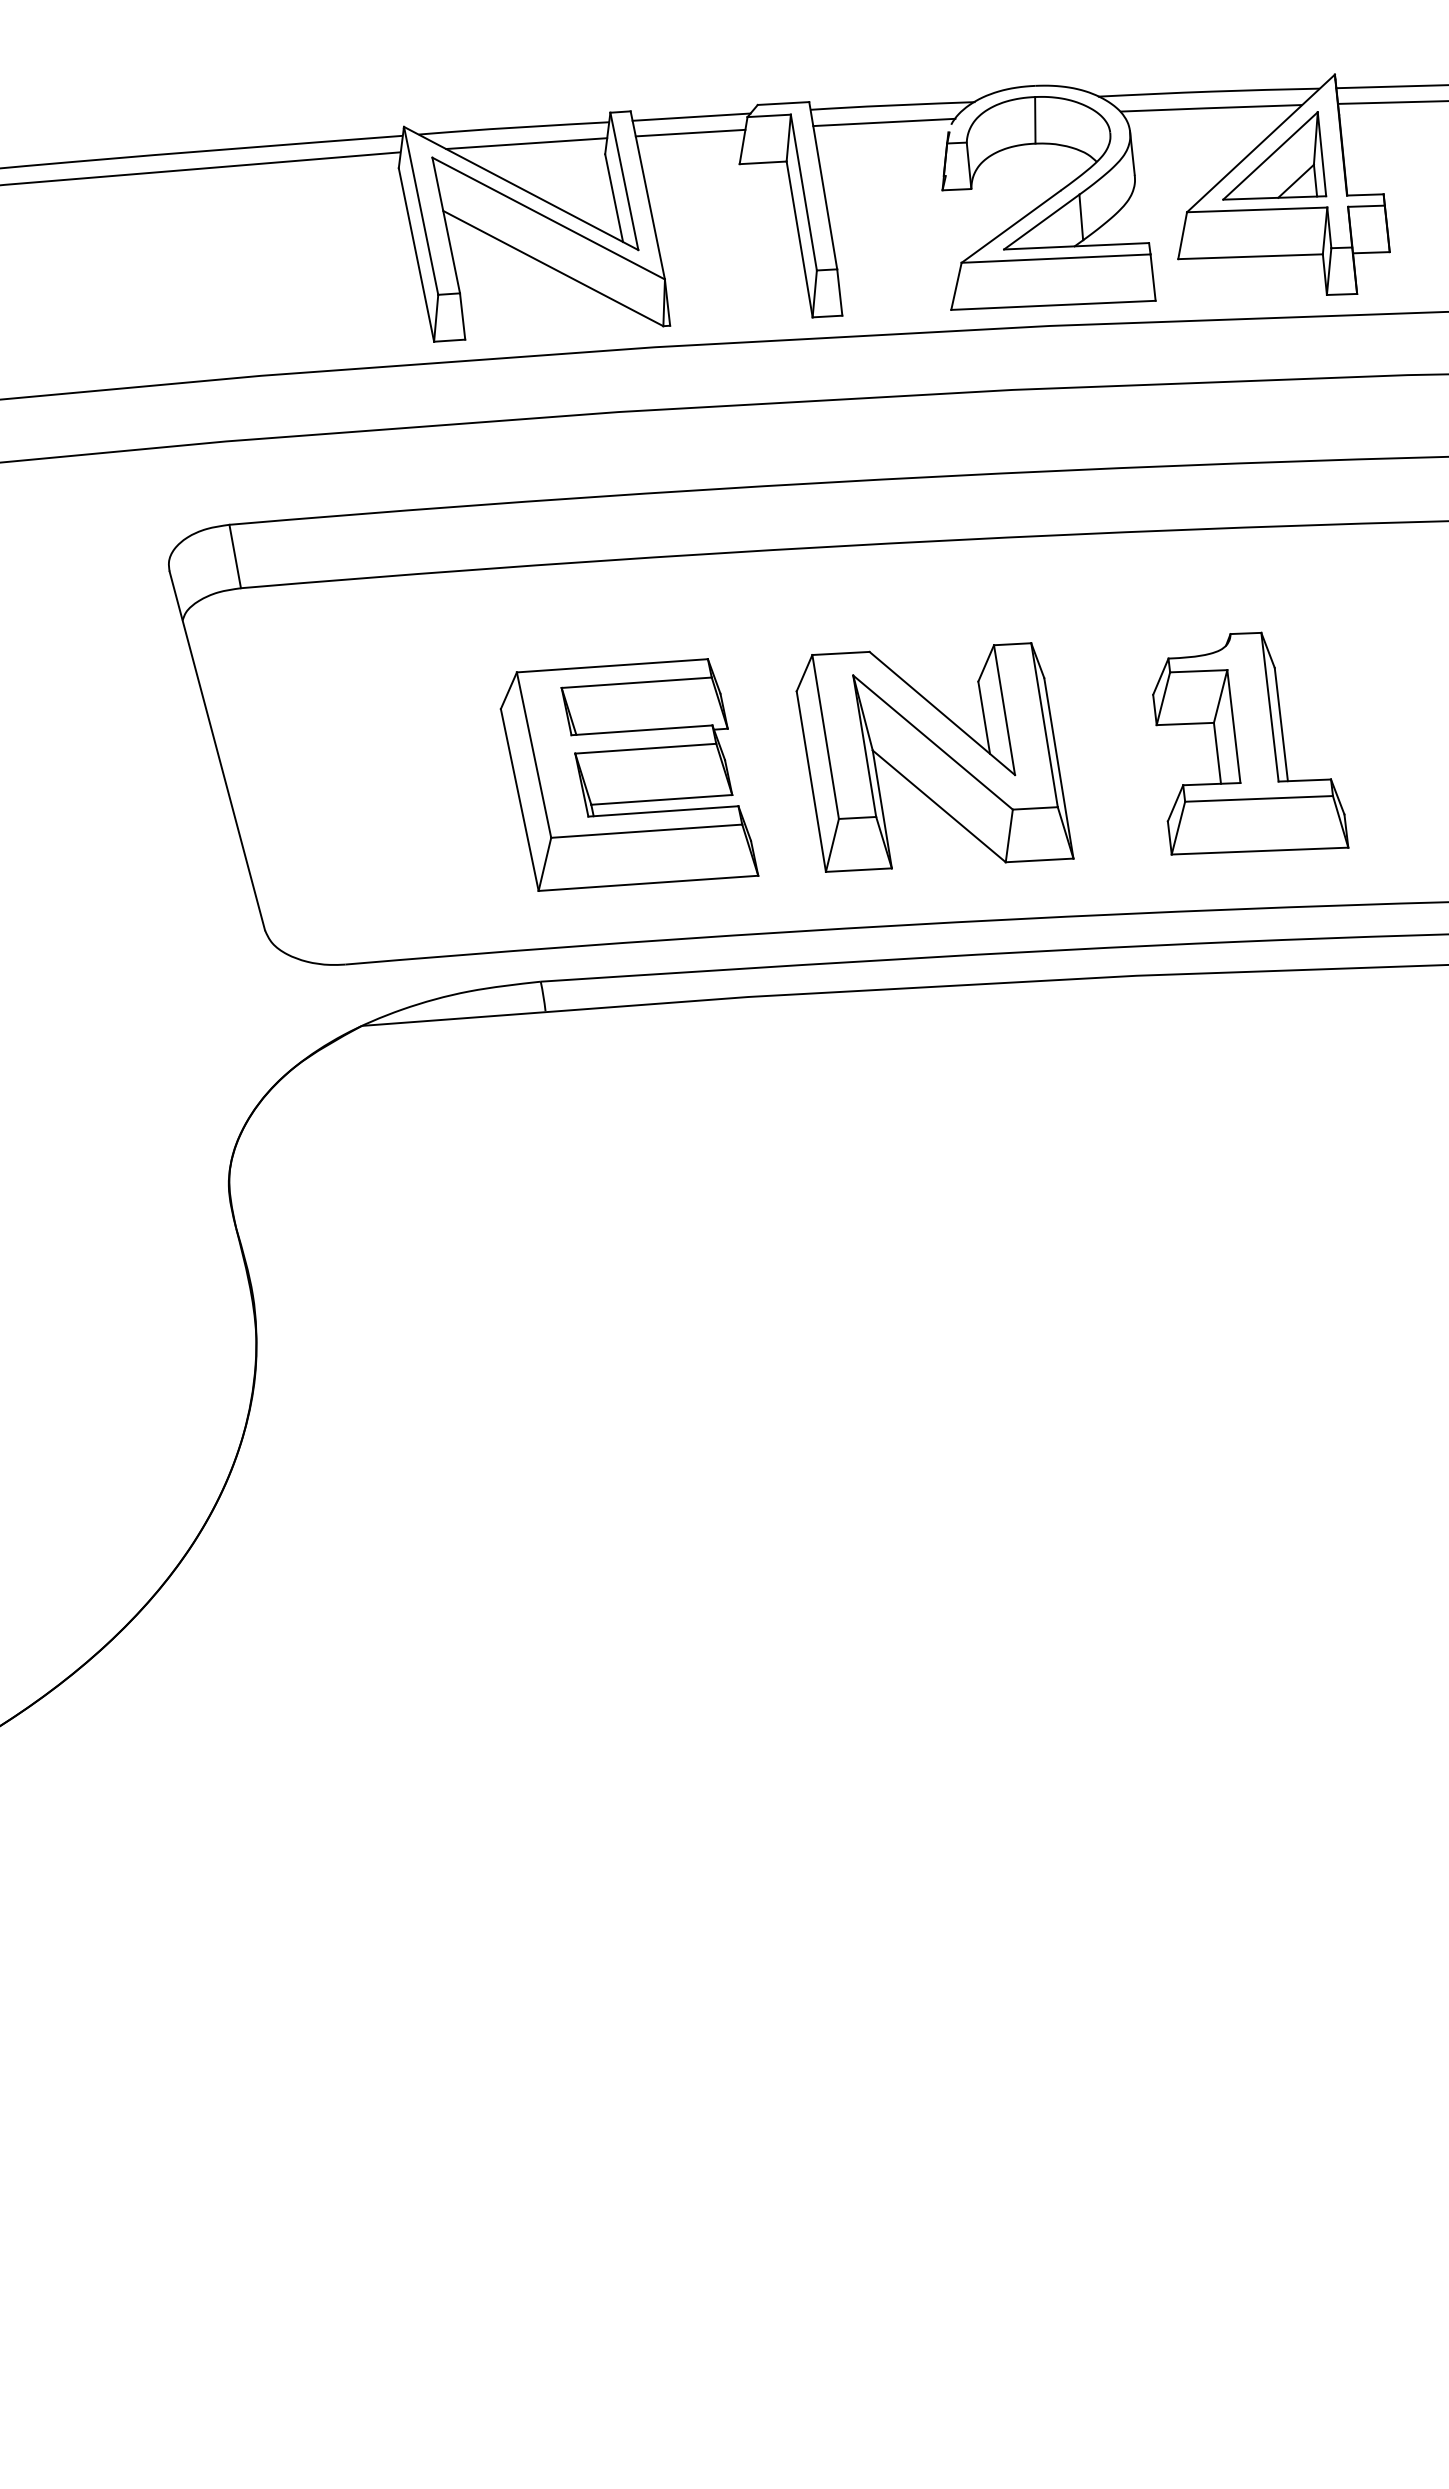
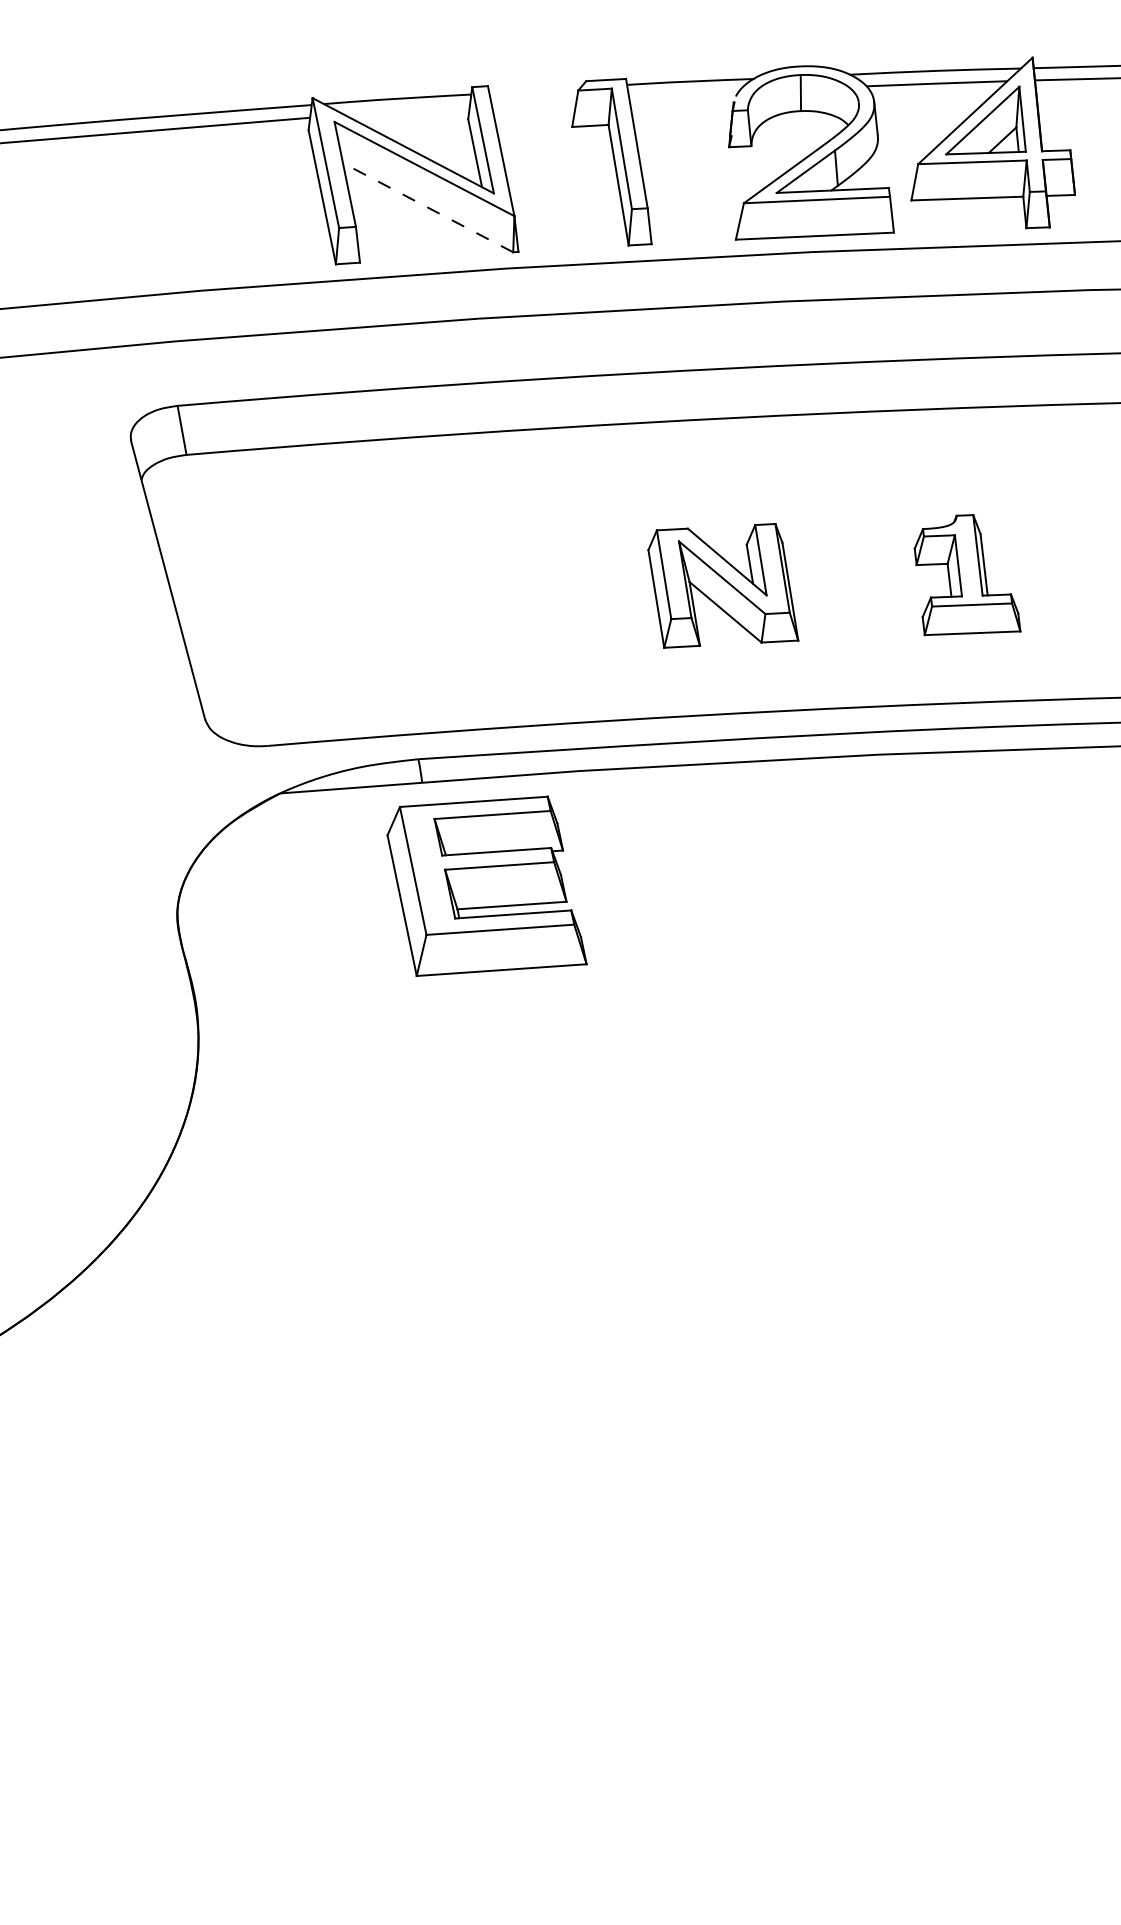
line: (691, 116) -> (534, 90), removed
line: (884, 122) -> (684, 94), removed
line: (690, 132) -> (534, 102), removed
line: (526, 143) -> (407, 110), removed
line: (552, 268) -> (427, 207), solid -> dashed
part: (1250, 743) -> (967, 575), size x0.7
part: (934, 757) -> (722, 585), size x0.7
part: (629, 774) -> (487, 885), moved

